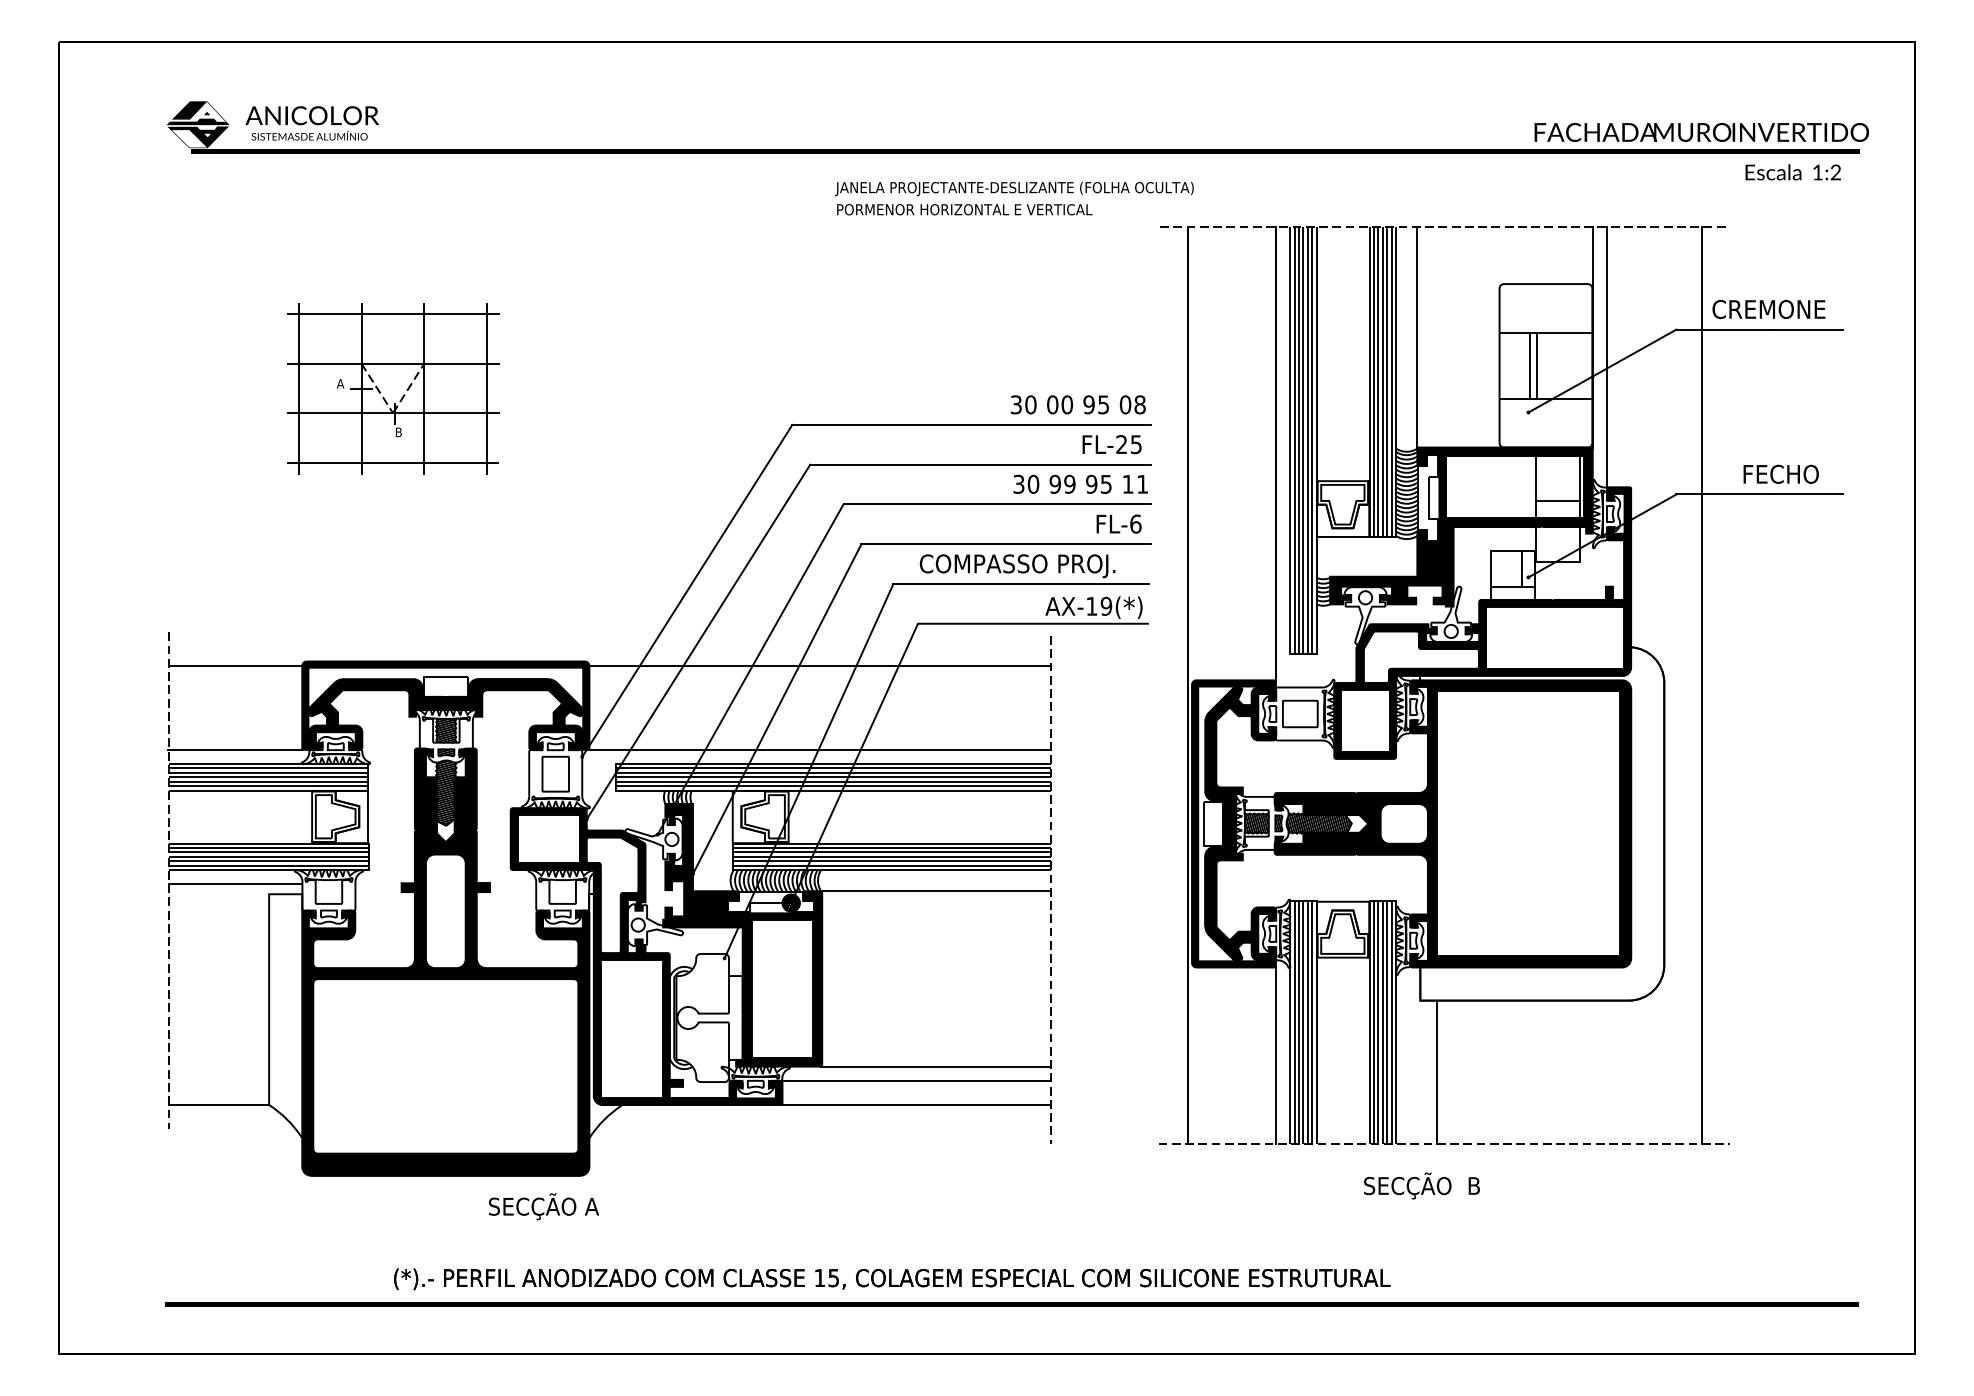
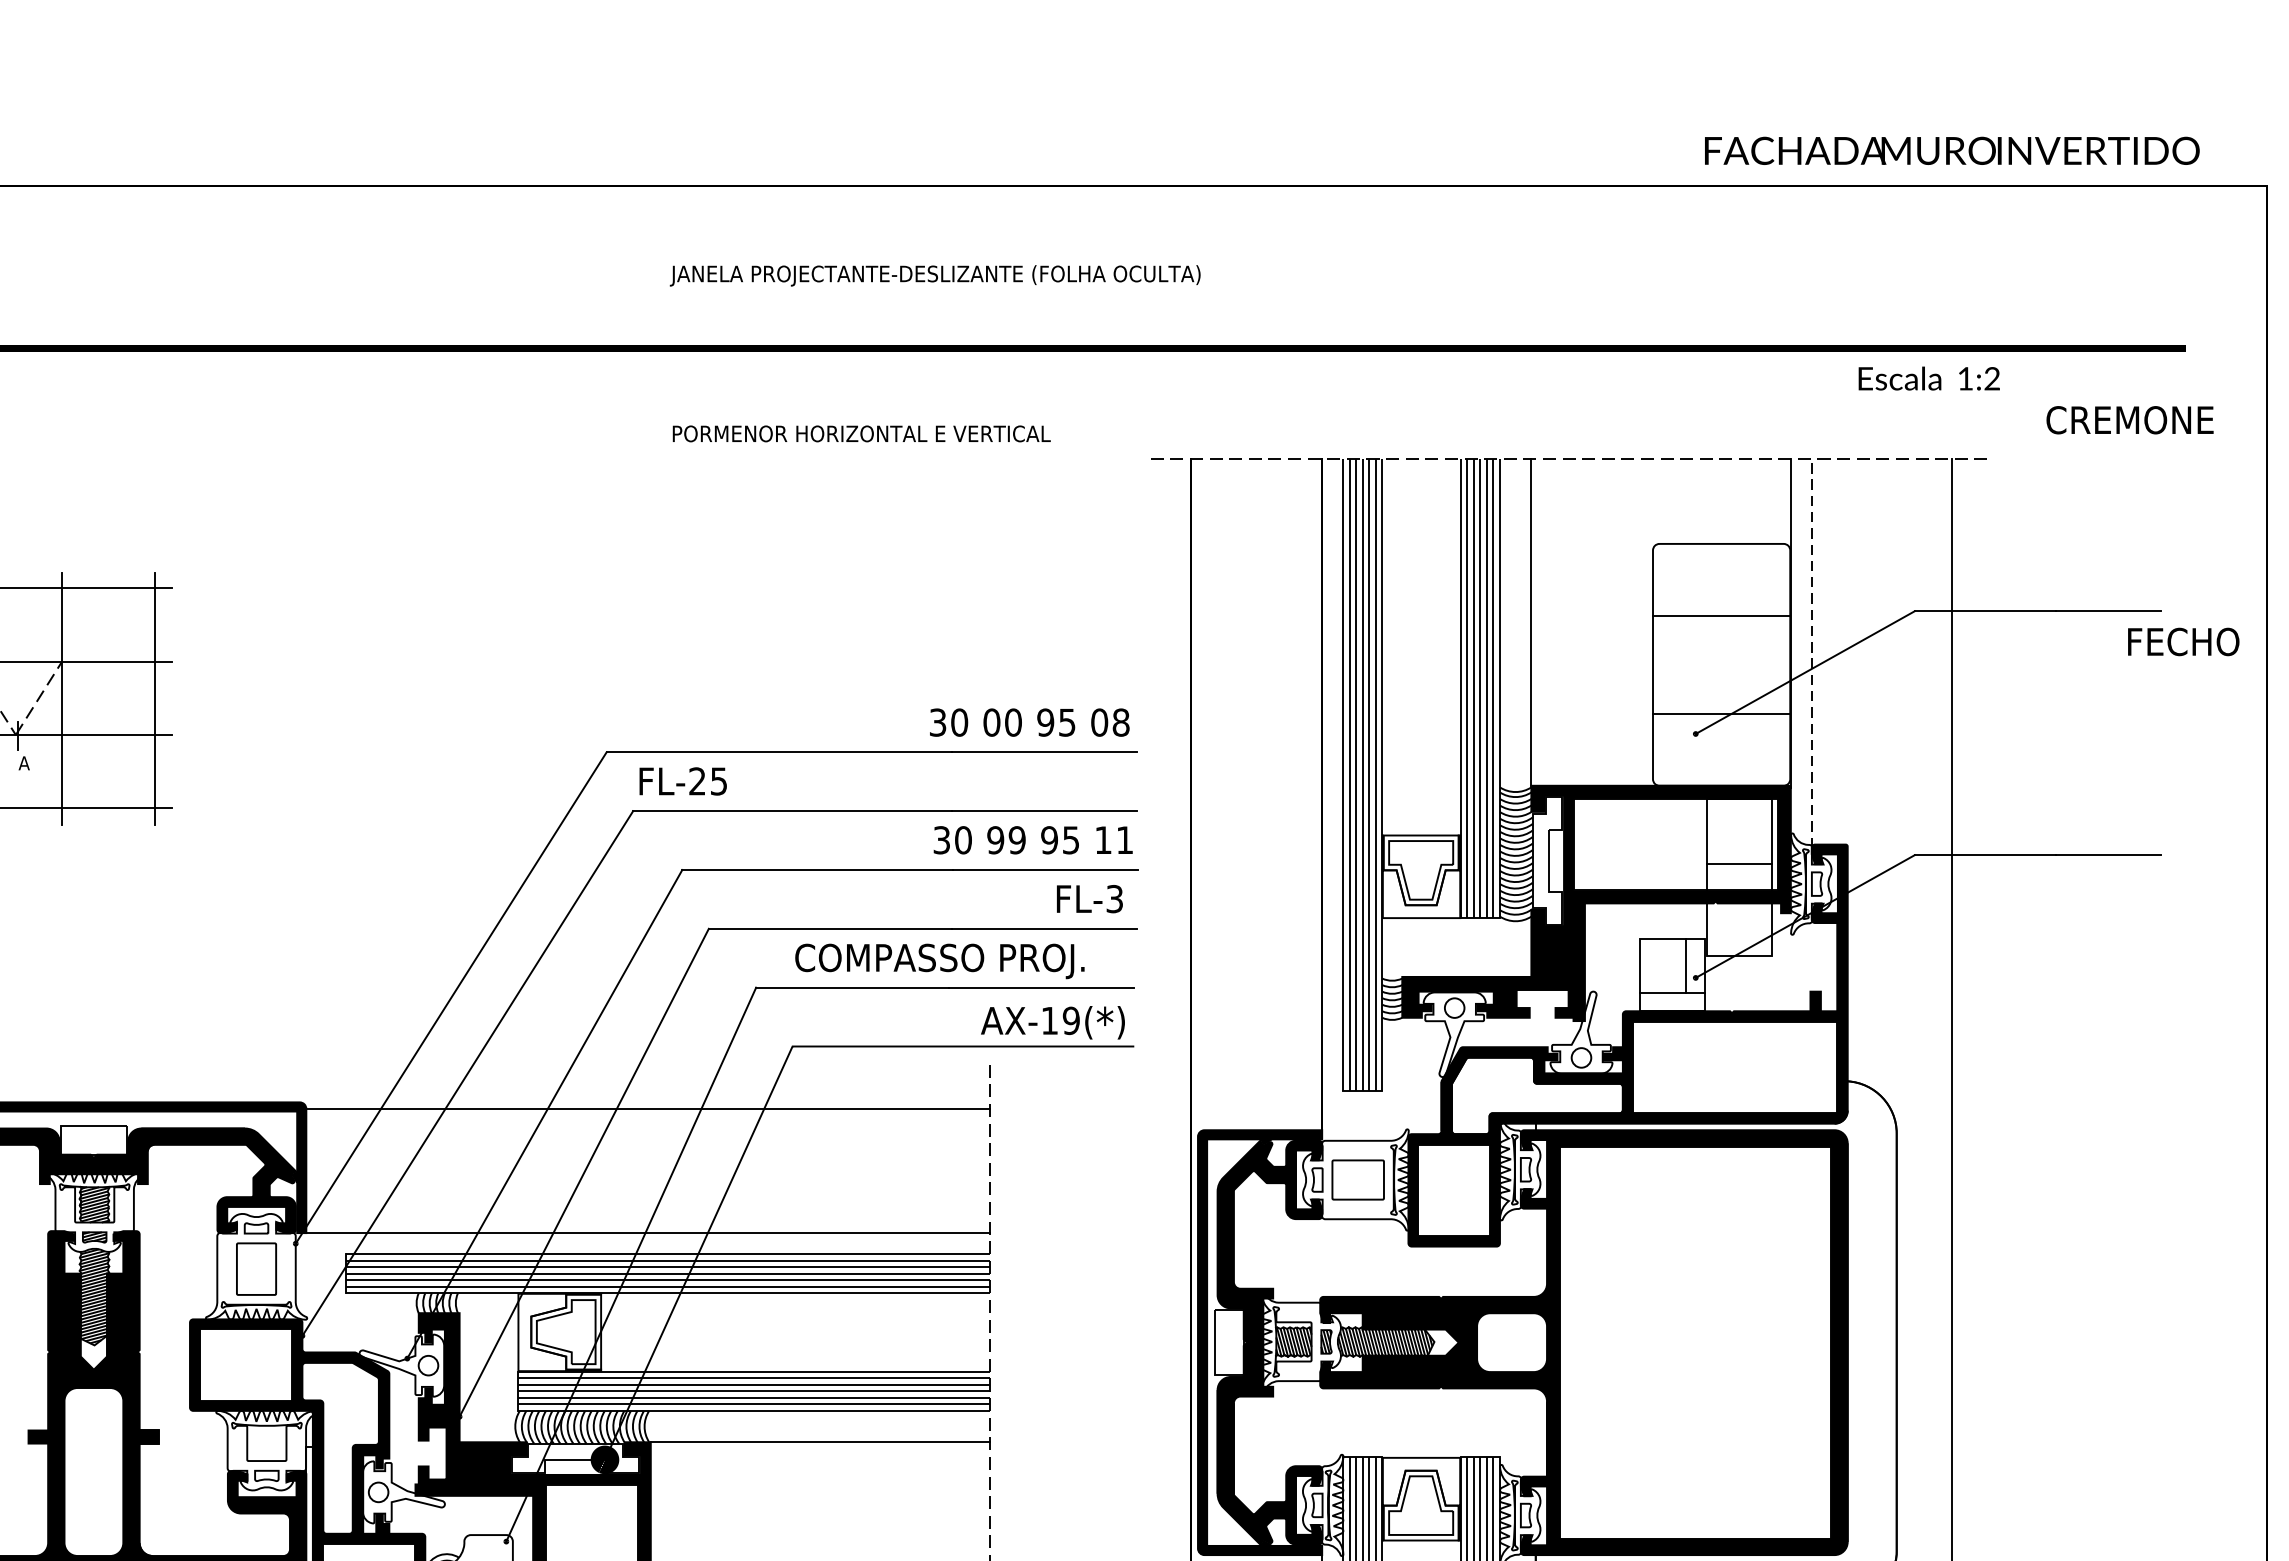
text: (1701, 132) -> (1951, 150), moved
text: (1792, 172) -> (1928, 378), moved
text: (1014, 188) -> (935, 275), moved
text: (1768, 309) -> (2129, 420), moved
line: (1606, 357) -> (1811, 652), solid -> dashed
line: (1530, 365) -> (1698, 664), removed
line: (1537, 365) -> (1709, 664), removed
text: (398, 432) -> (23, 763), B -> A
text: (1111, 444) -> (682, 781), moved
text: (1780, 473) -> (2182, 640), moved
text: (1135, 523) -> (1114, 898), FL-6 -> FL-3

